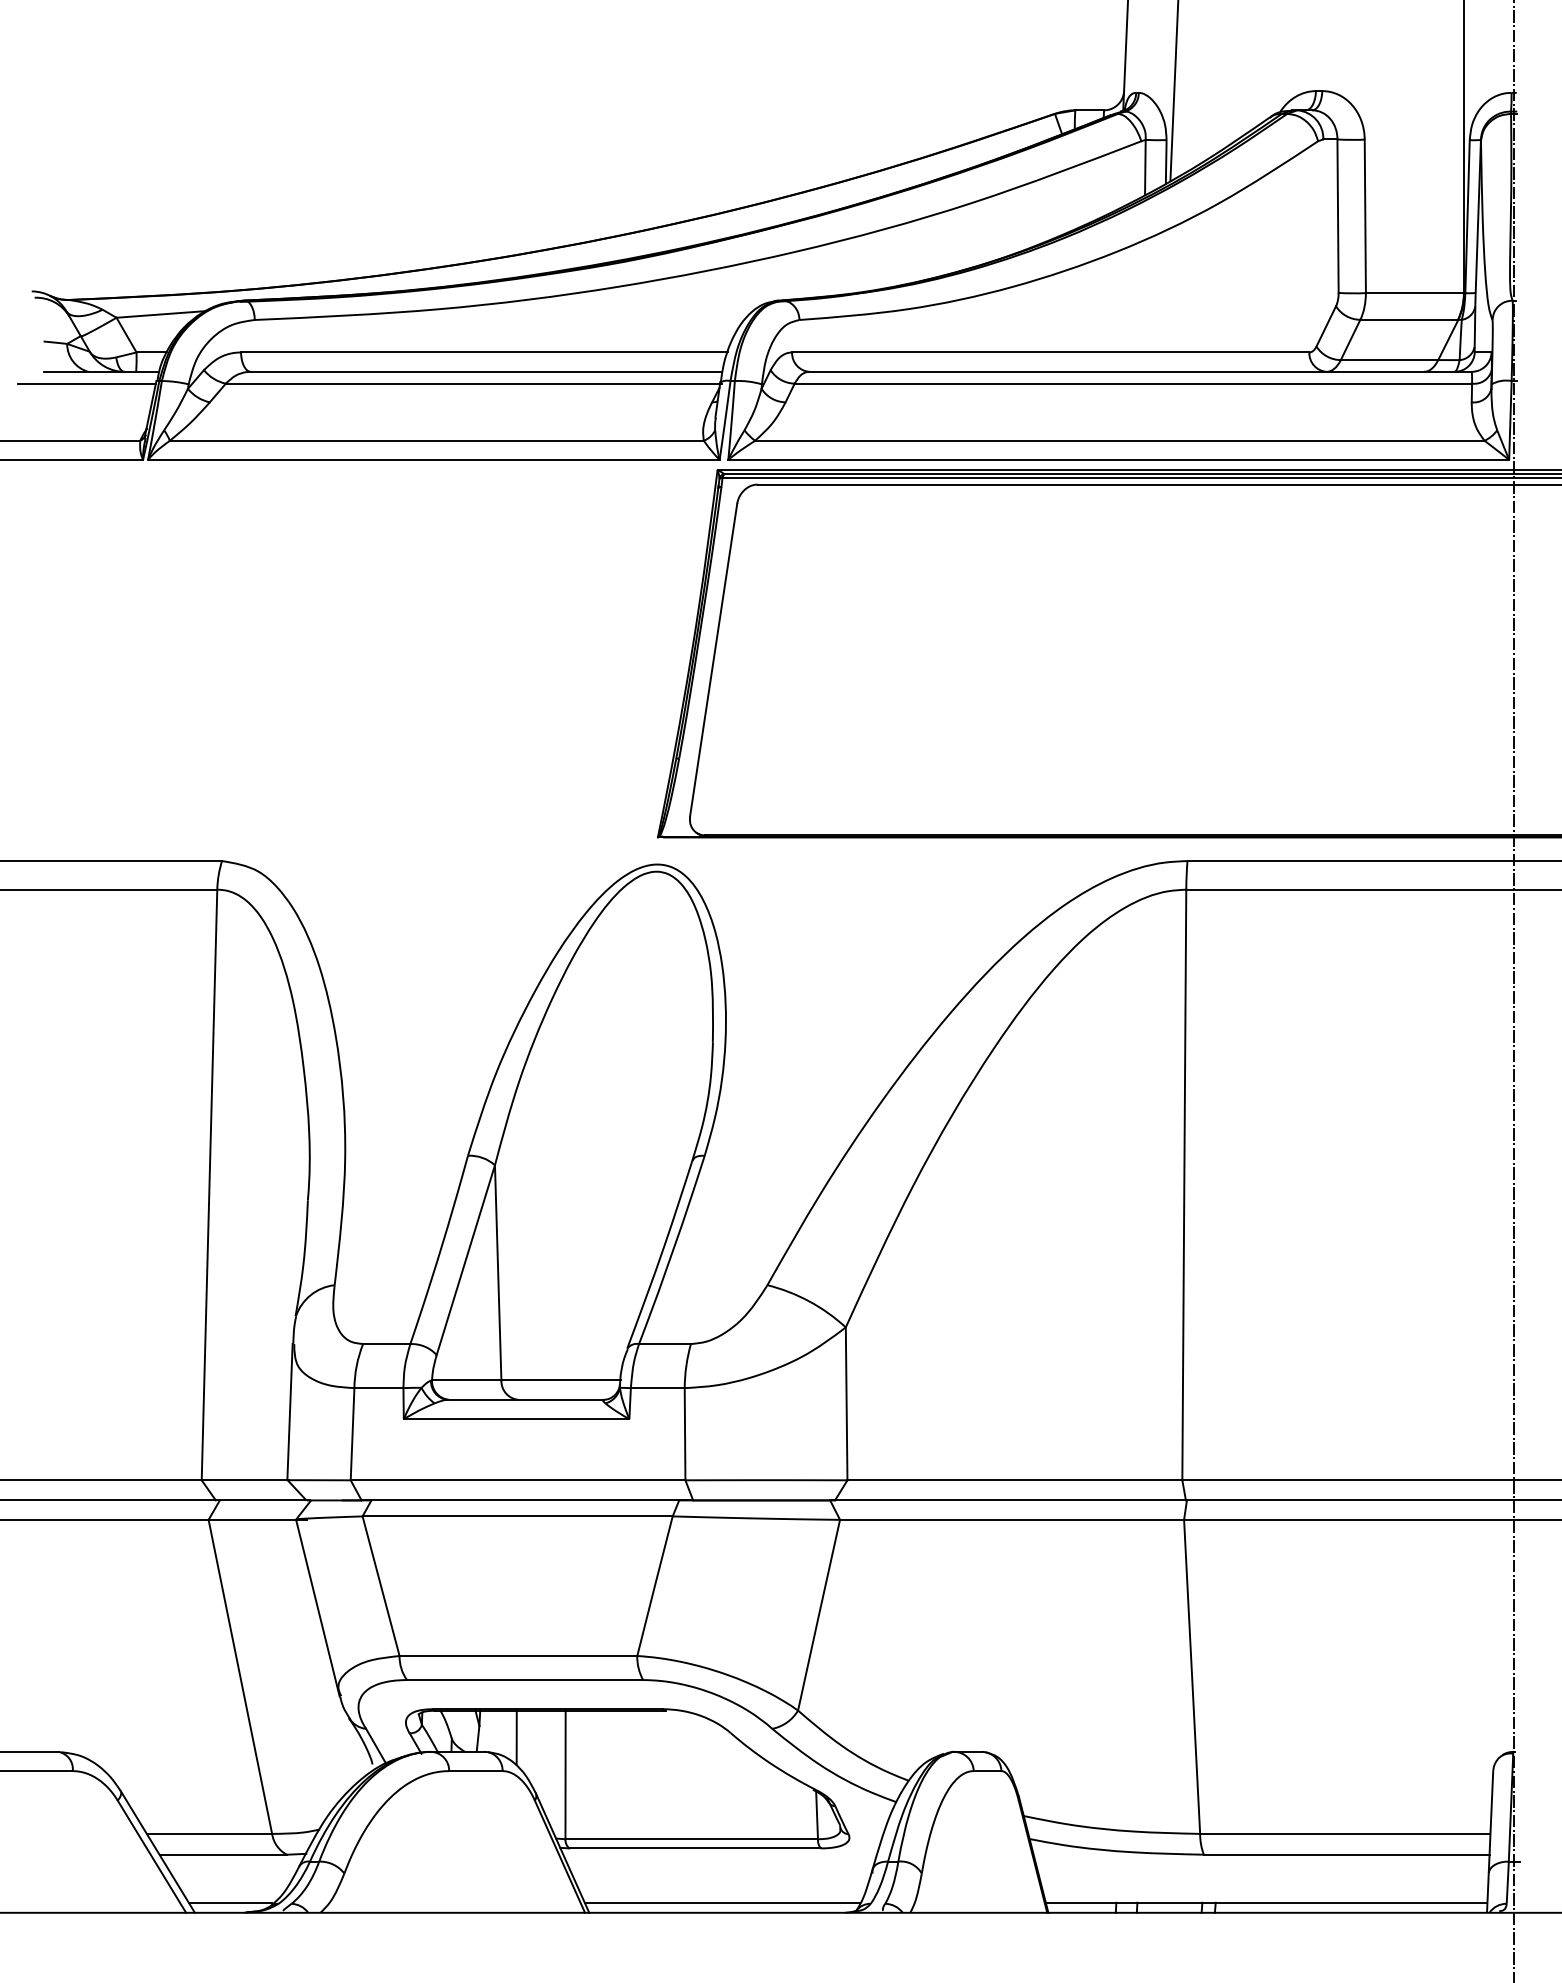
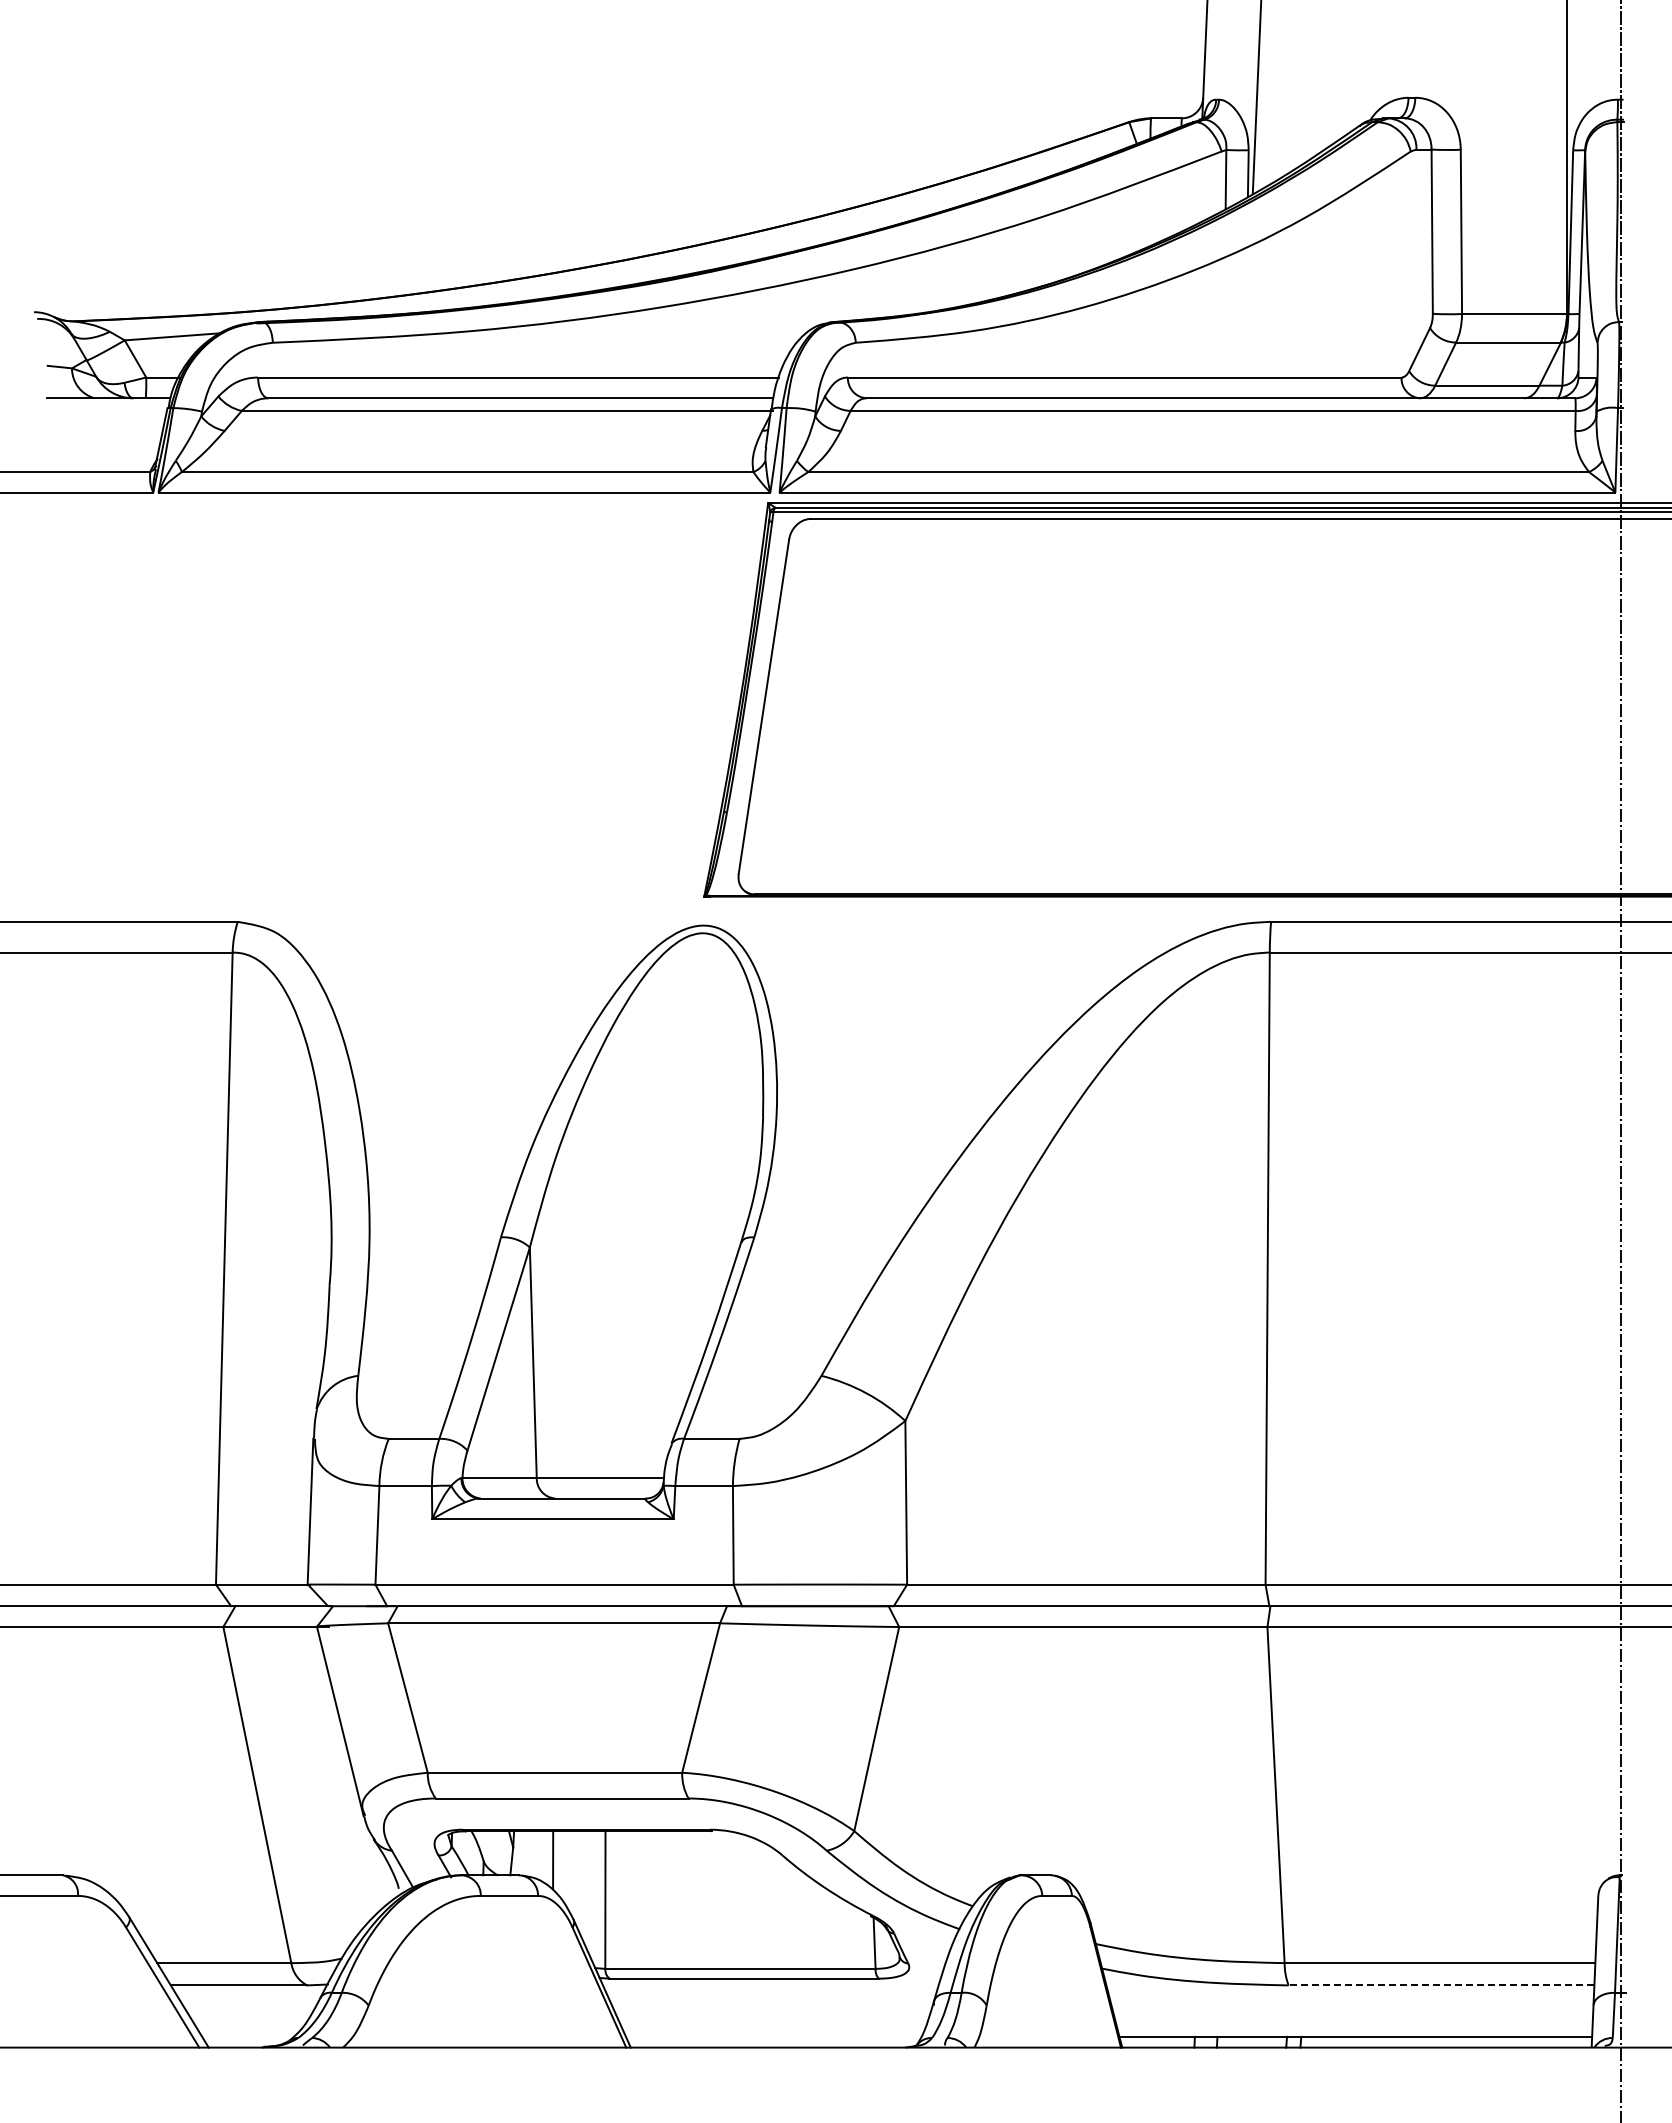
line: (86, 383) -> (92, 410), removed
line: (1346, 1854) -> (1441, 1985), solid -> dashed
line: (230, 1902) -> (246, 2036), removed
line: (721, 1902) -> (772, 2036), removed

